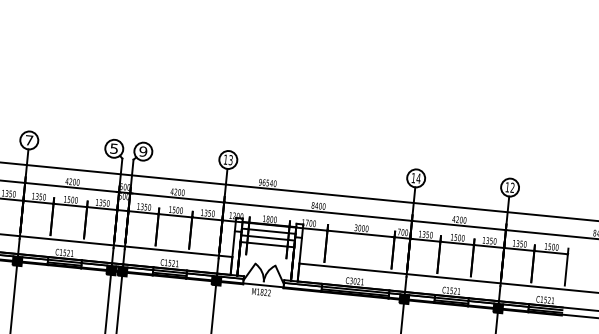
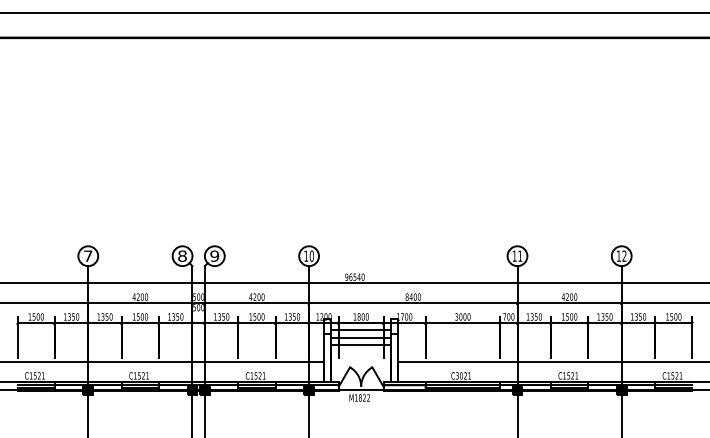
text: (114, 148) -> (182, 255), 5 -> 8
text: (230, 159) -> (311, 255), 13 -> 10
text: (418, 178) -> (520, 255), 14 -> 11

